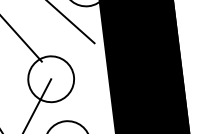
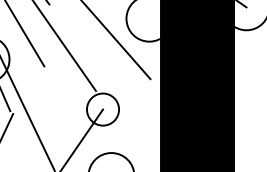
circle: (50, 79) -> (102, 109), size x0.7

